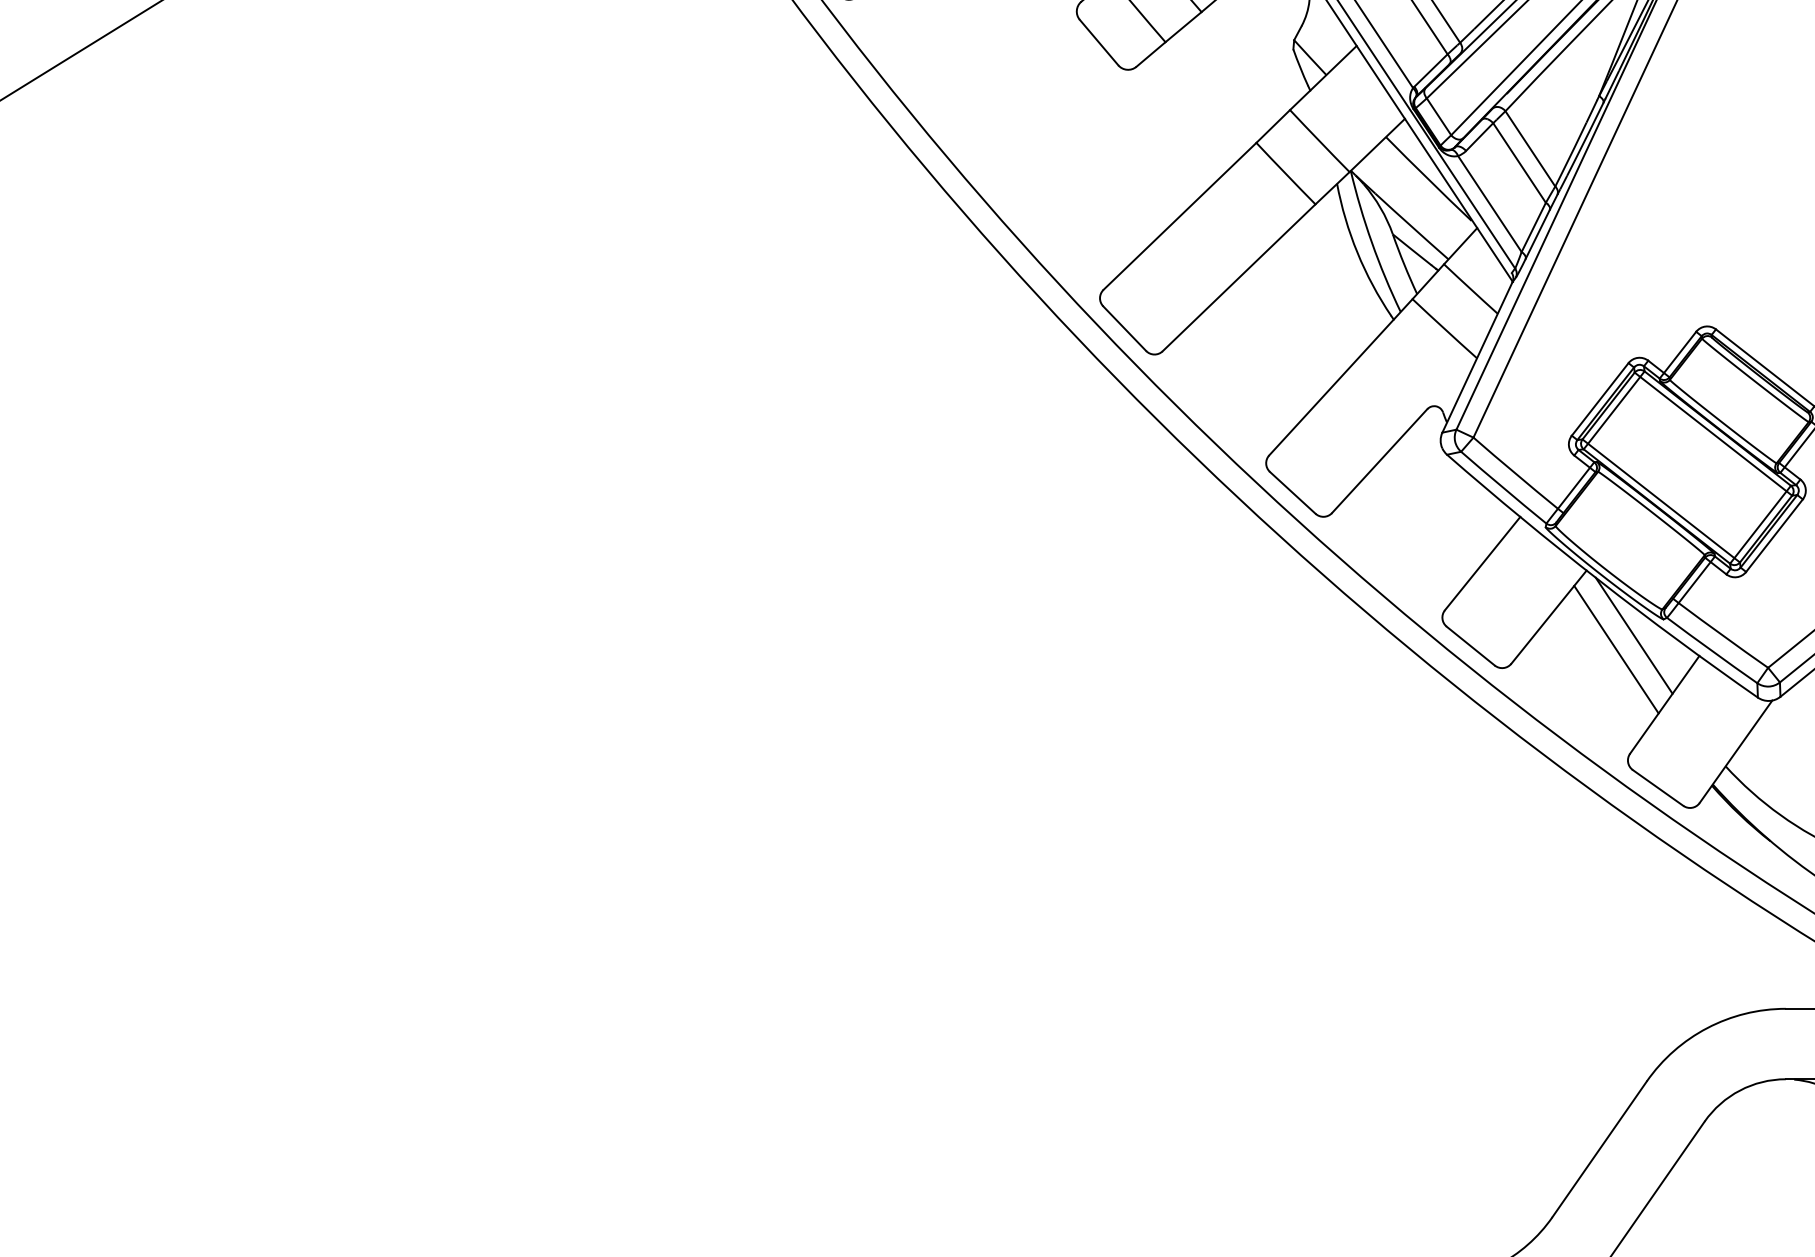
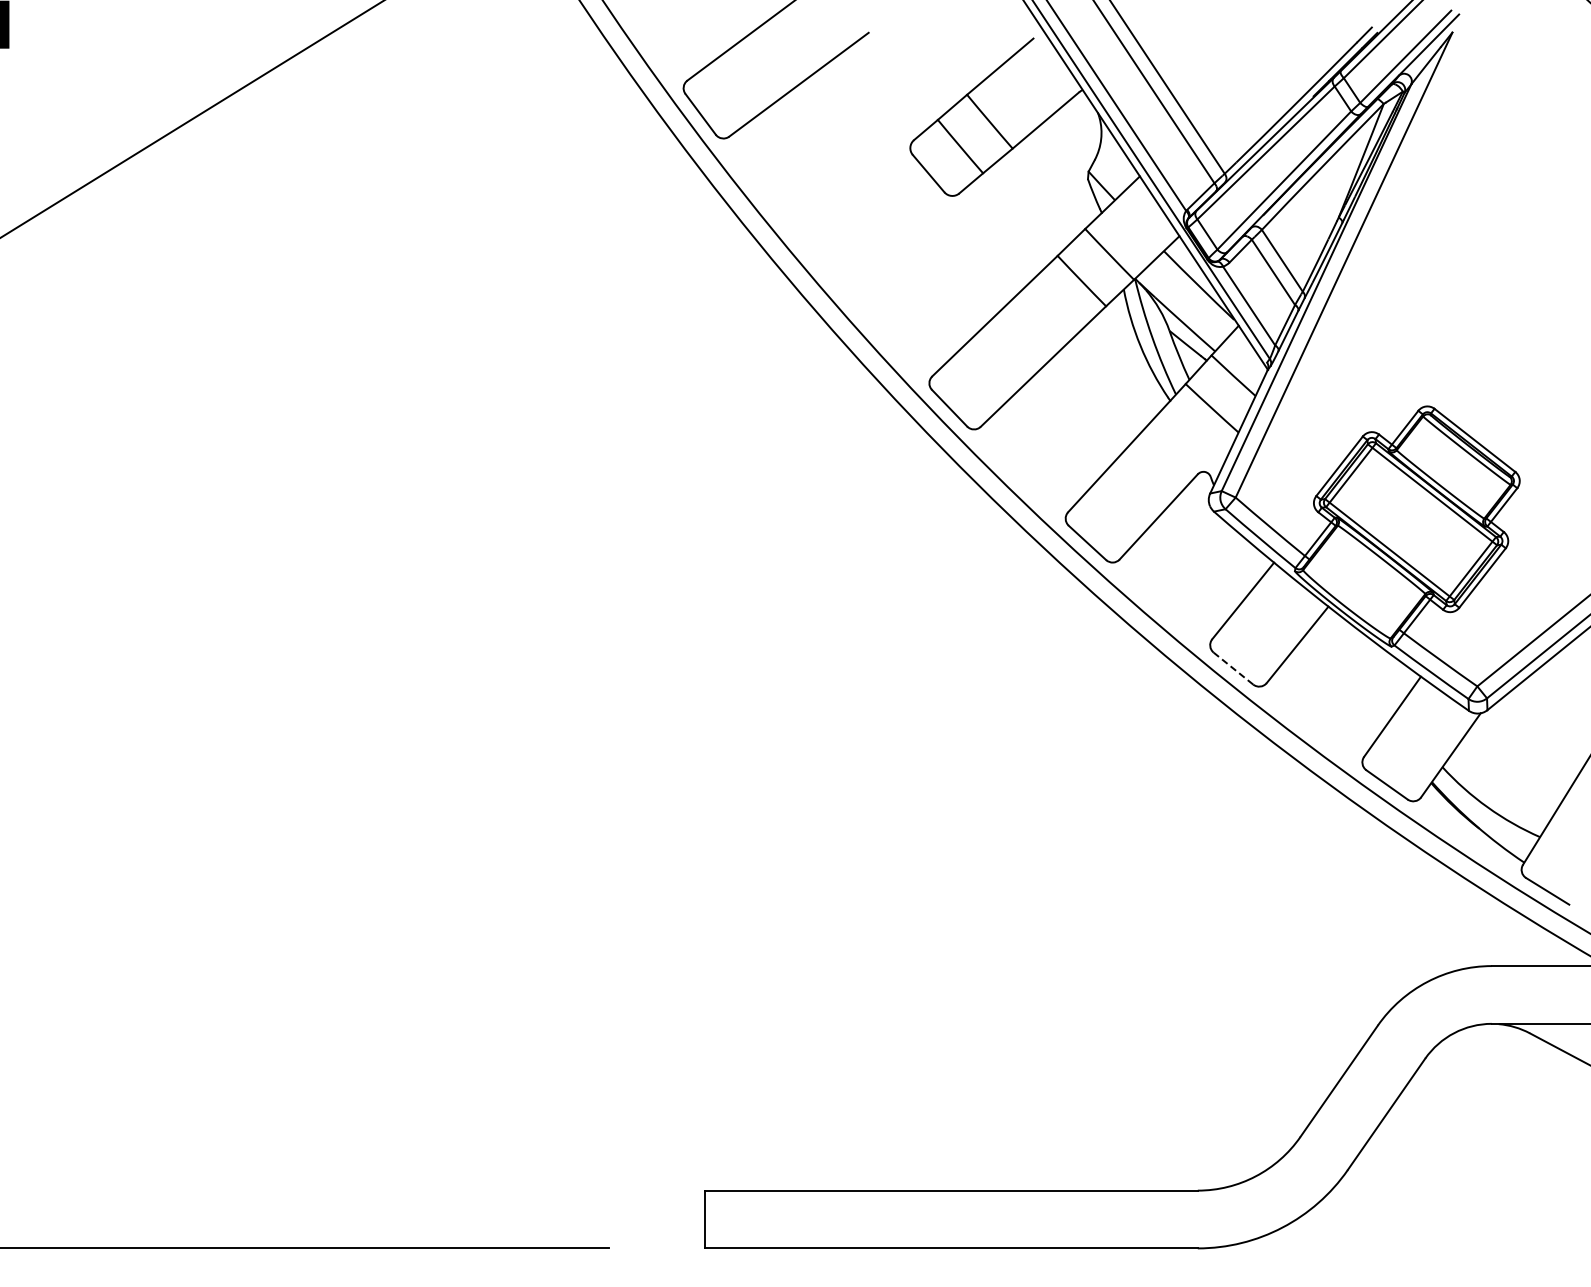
line: (1632, 635) -> (1366, 659), removed
line: (1470, 645) -> (1233, 668), solid -> dashed
line: (1615, 649) -> (1352, 671), removed

